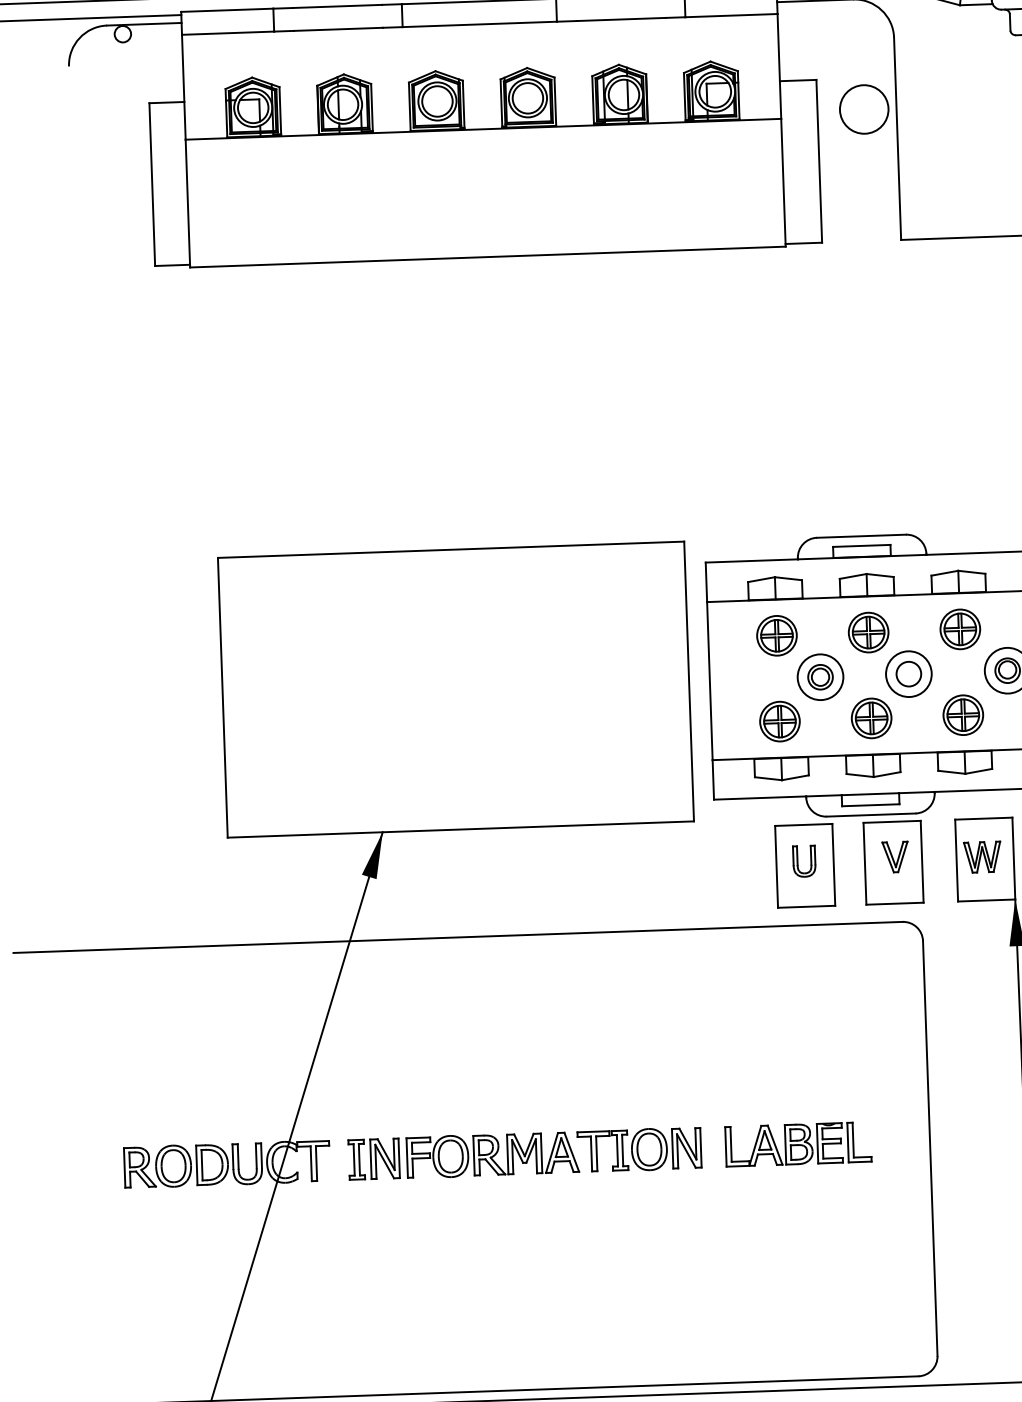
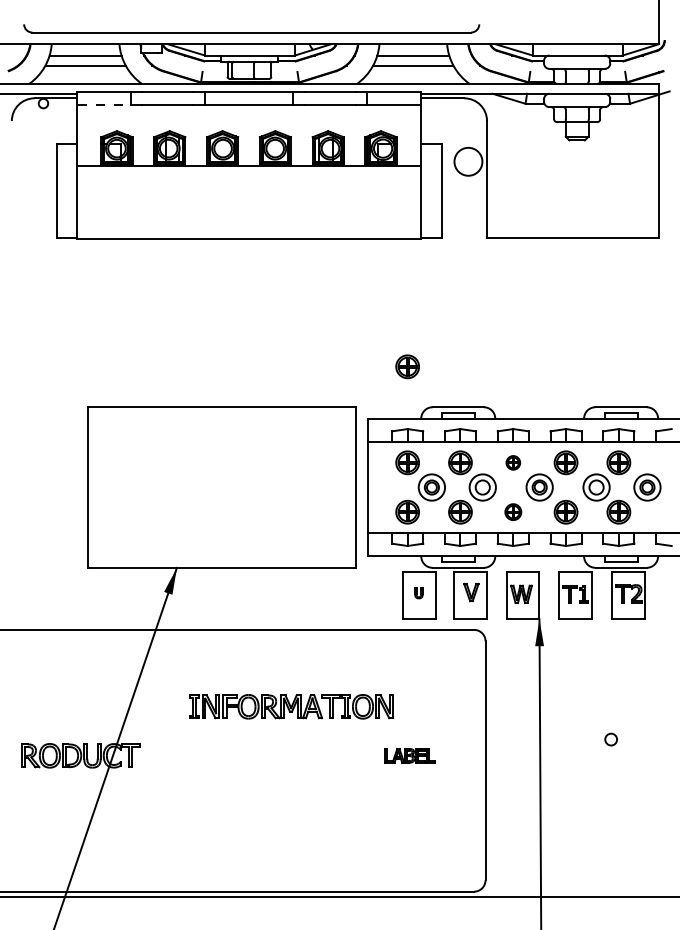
line: (228, 33) -> (104, 105), solid -> dashed
part: (770, 468) -> (407, 366), added
part: (960, 628) -> (513, 462), size x0.6
part: (963, 713) -> (513, 511), size x0.7
part: (803, 860) -> (418, 592), size x0.6
part: (797, 1143) -> (409, 755), size x0.6
part: (525, 1153) -> (291, 706), moved

